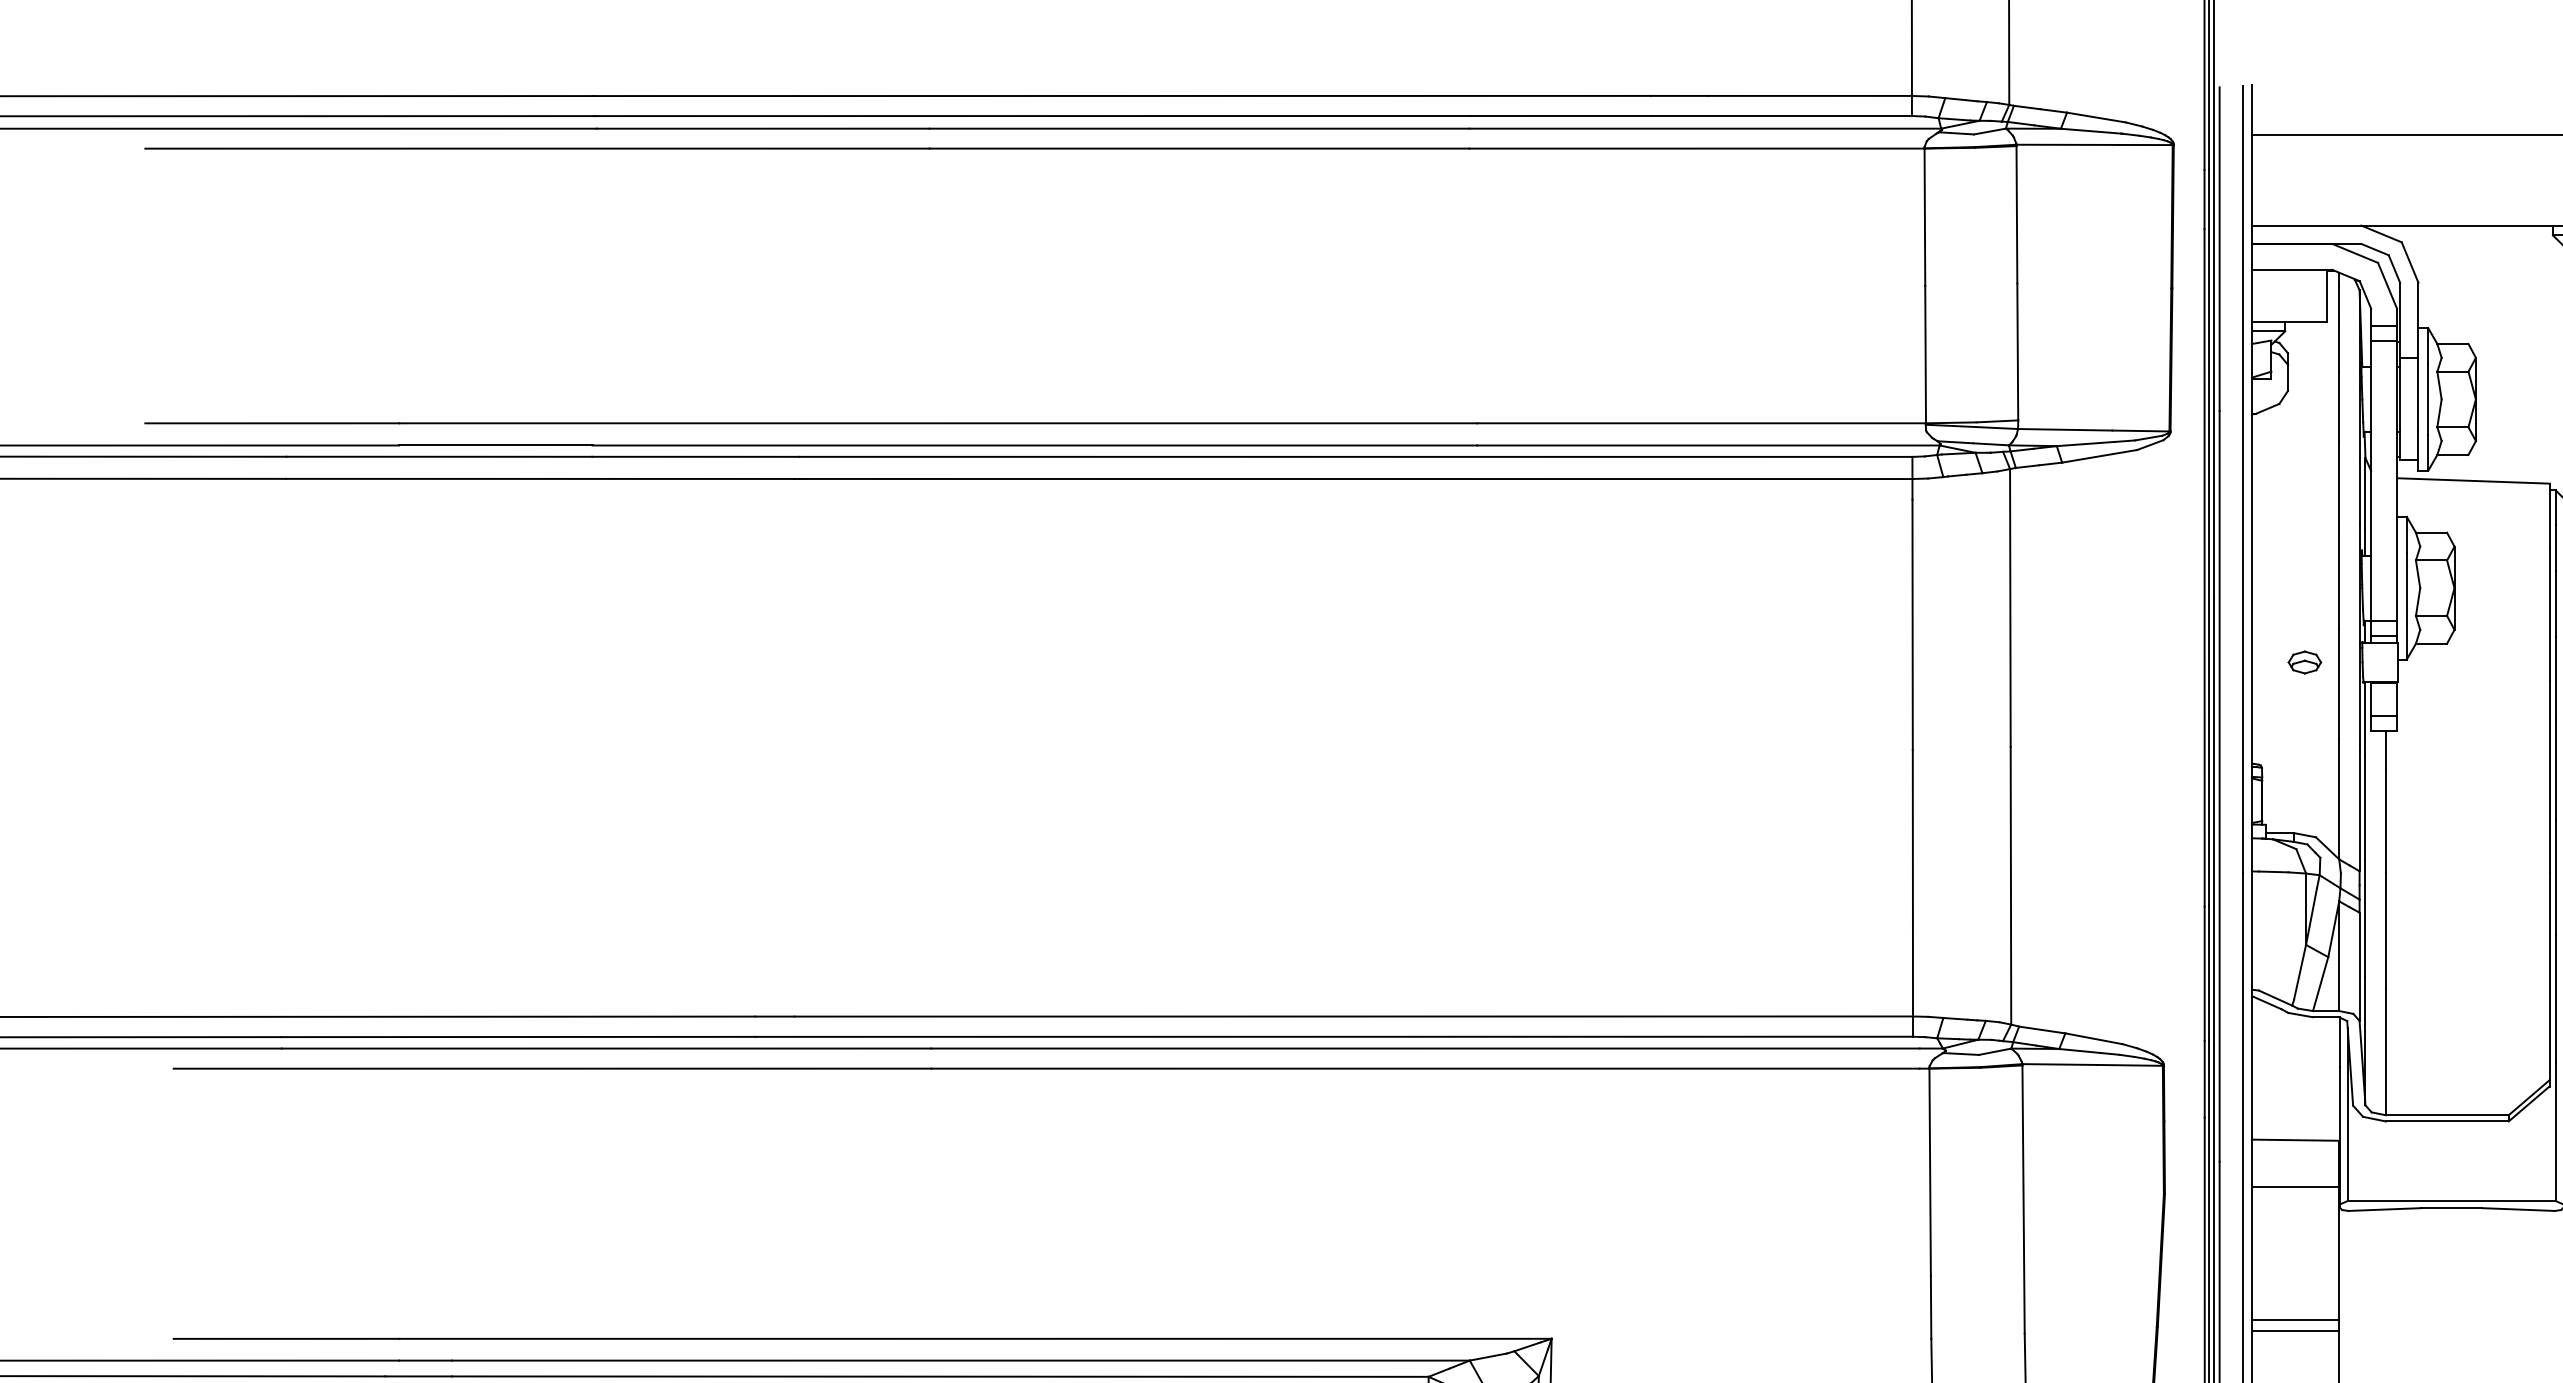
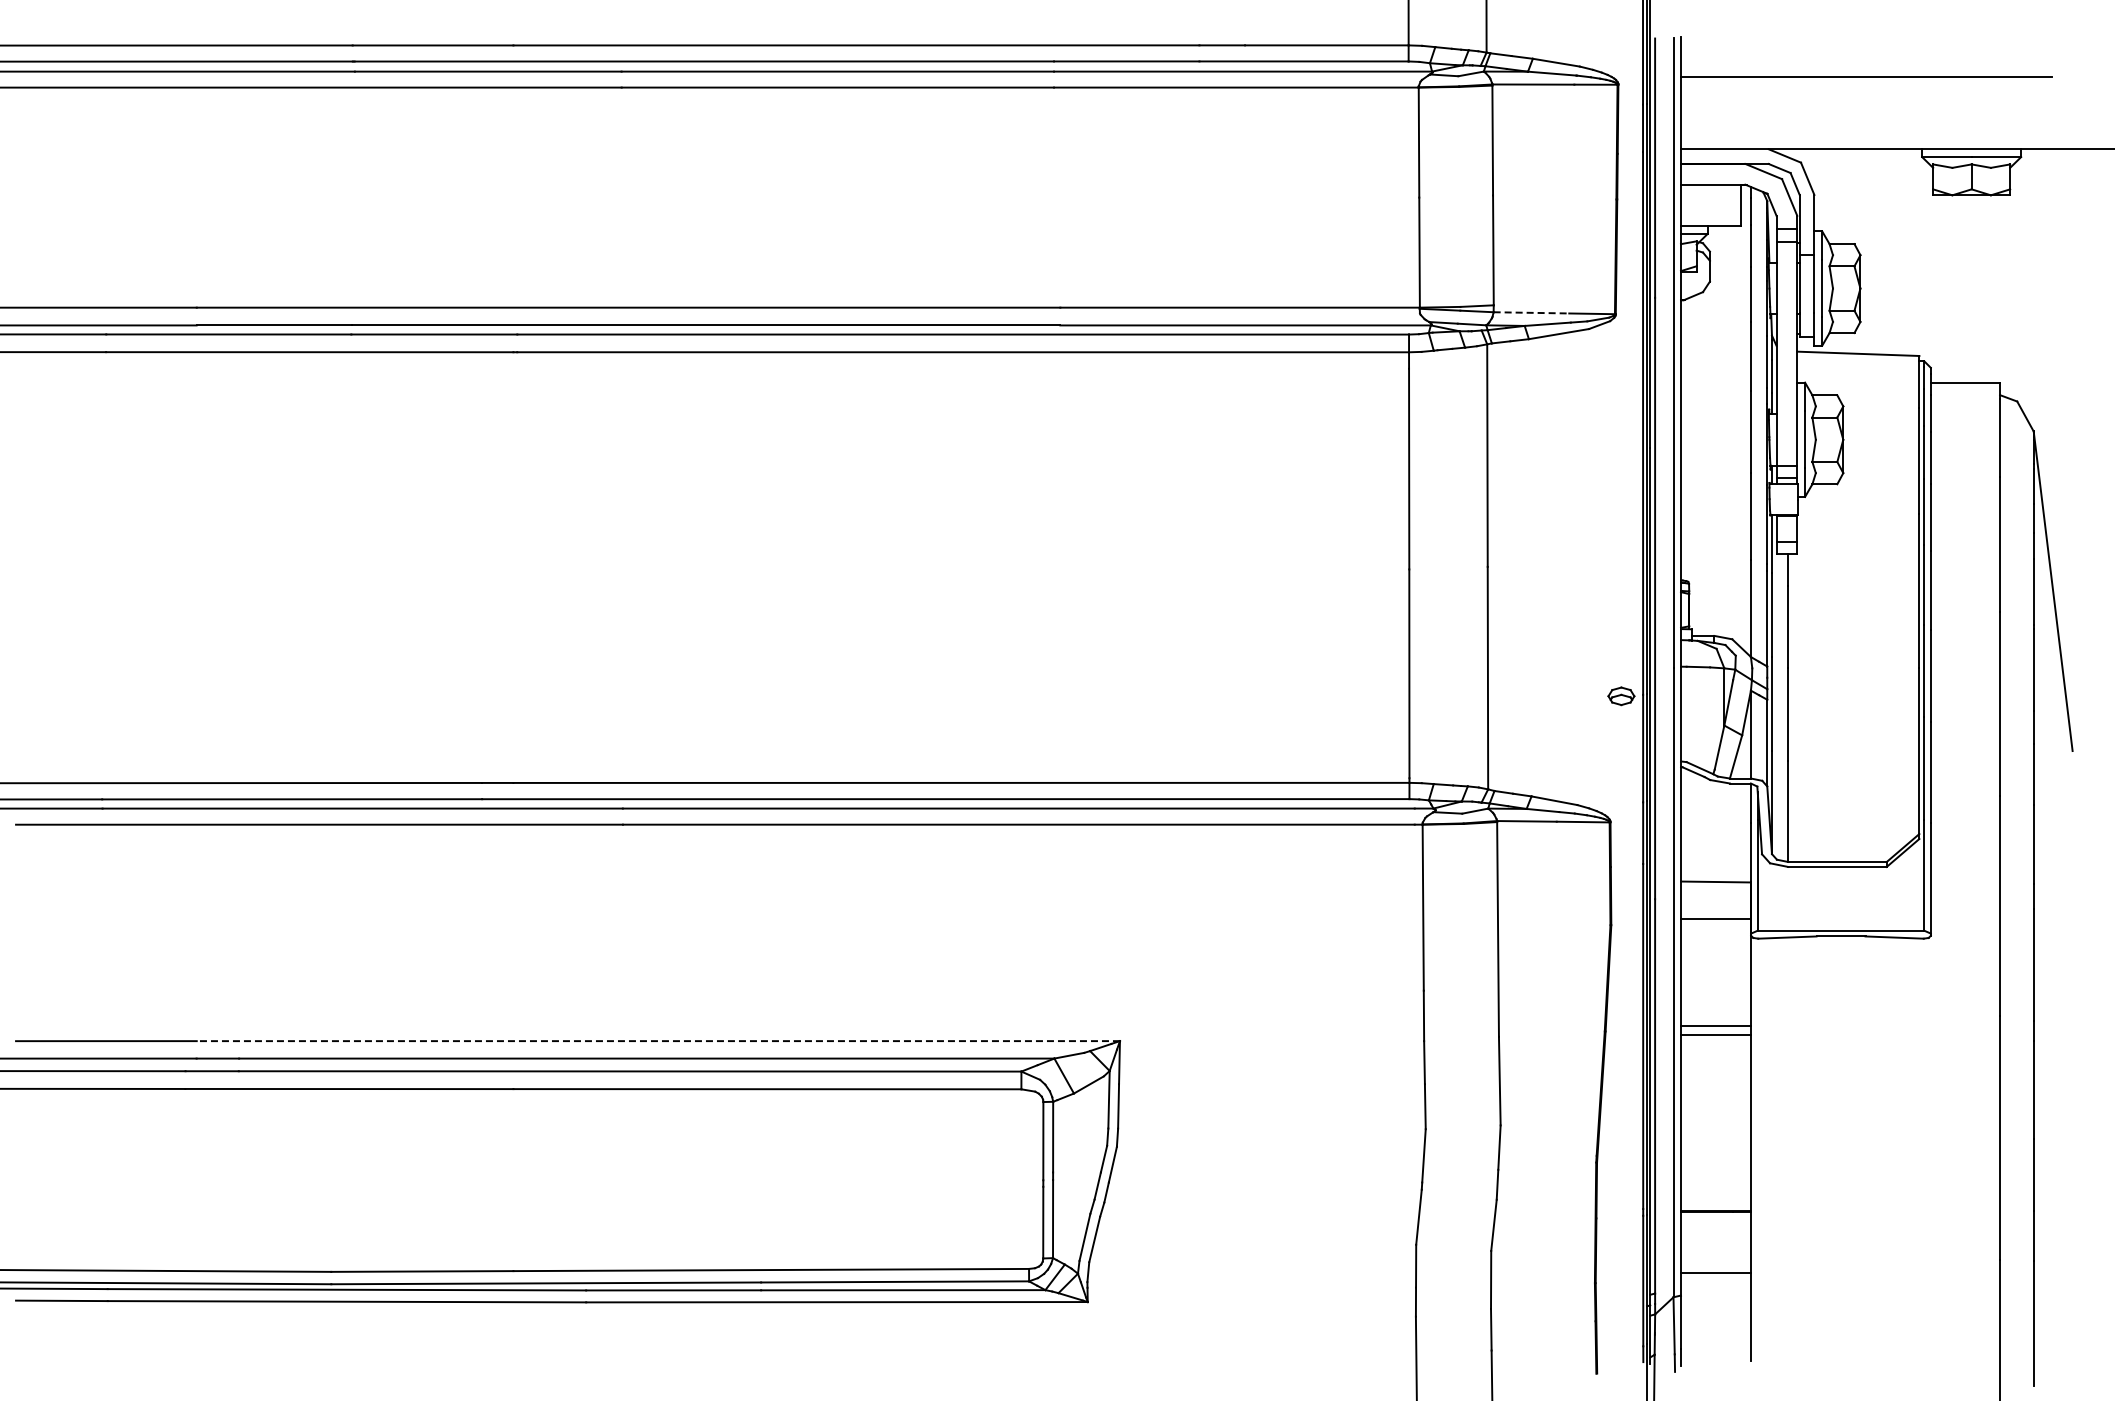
line: (2065, 429) -> (1531, 312), solid -> dashed
part: (2304, 662) -> (1621, 696), moved
line: (975, 1339) -> (658, 1041), solid -> dashed

